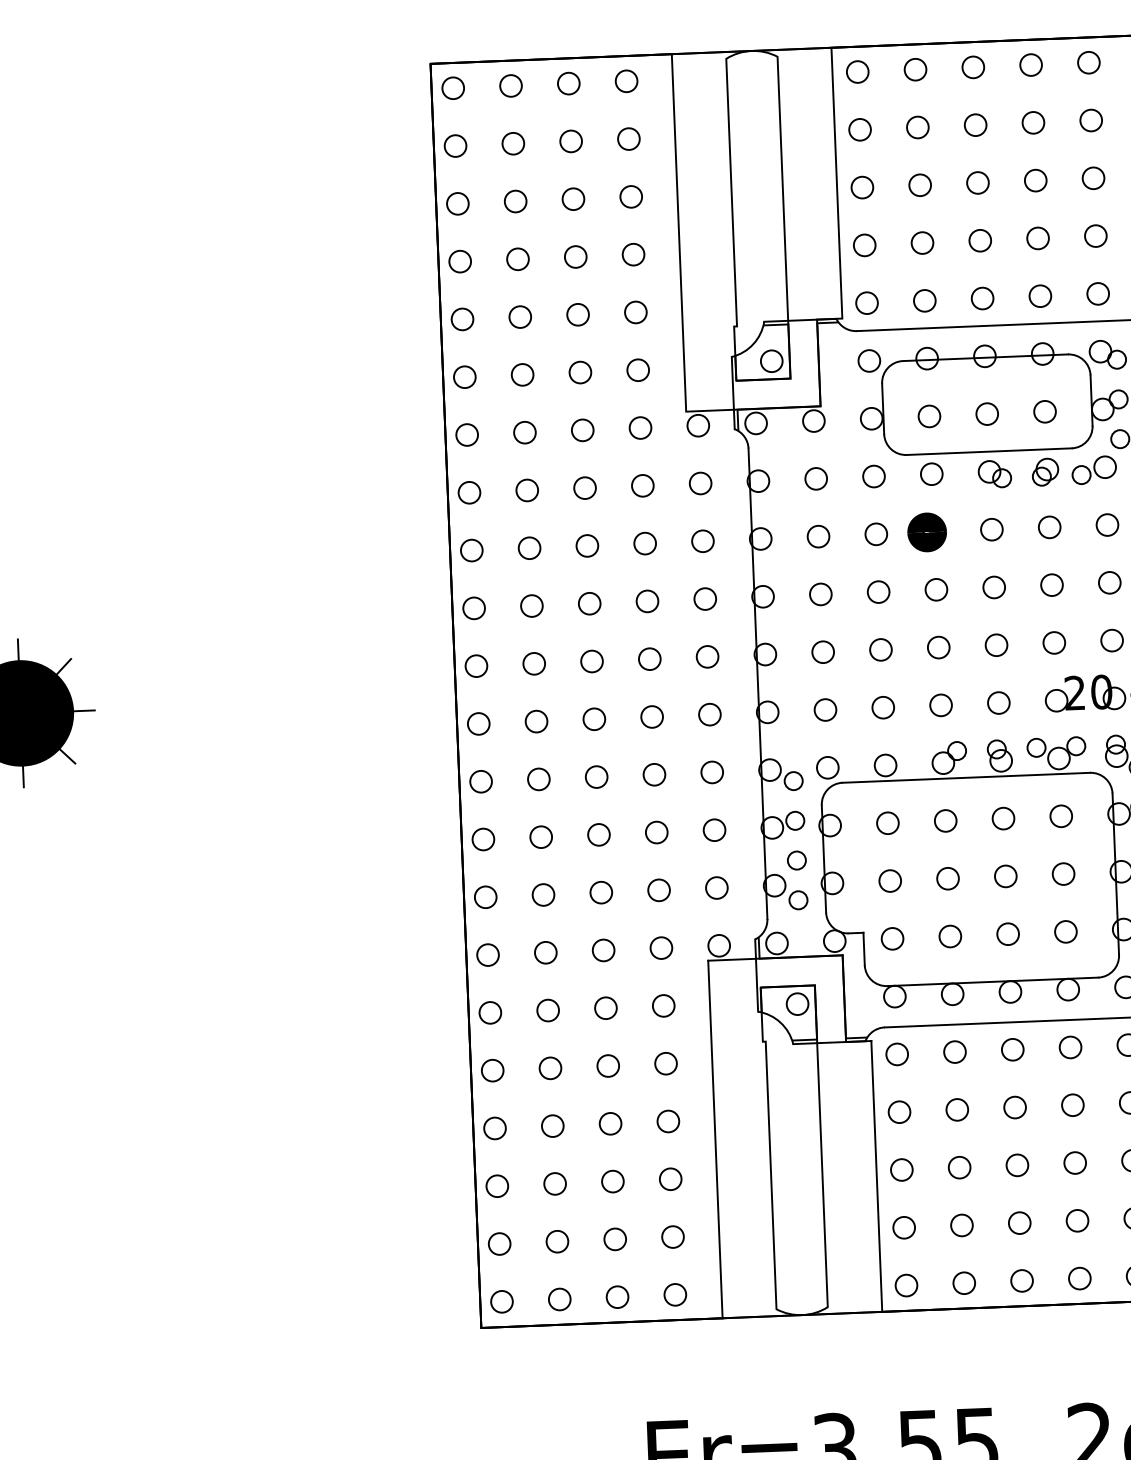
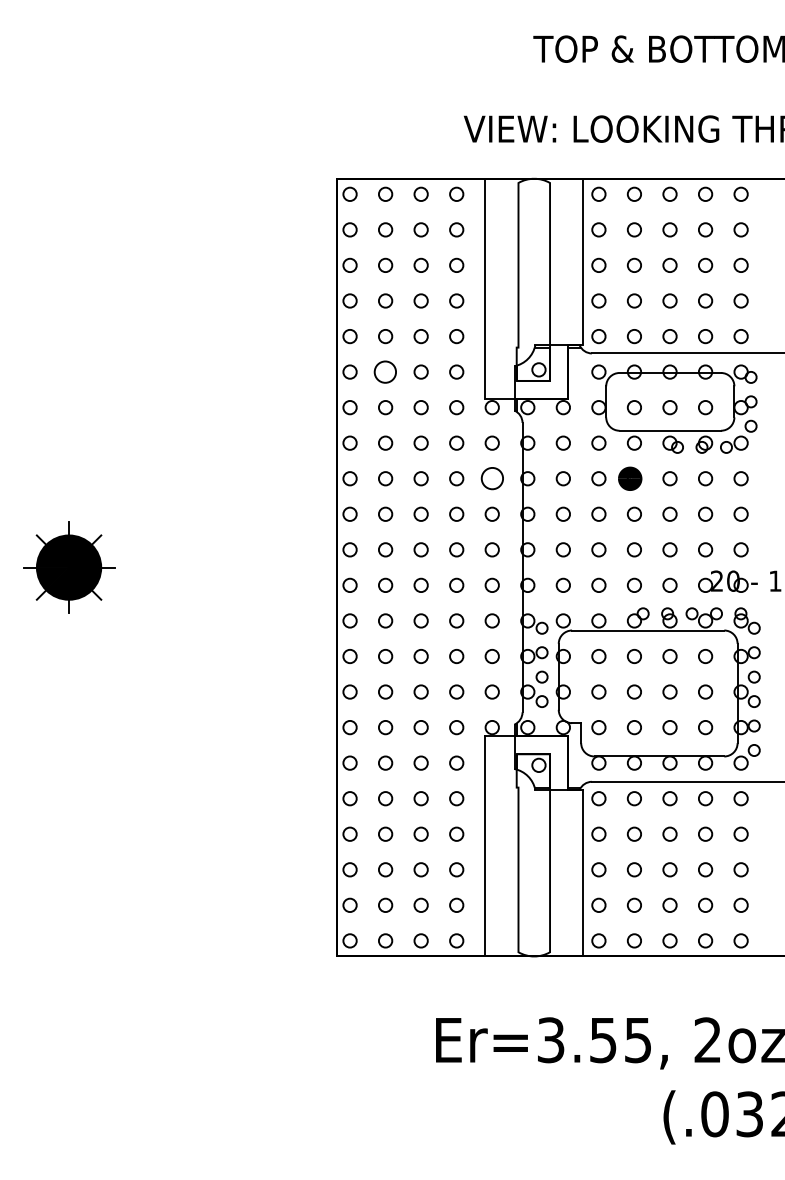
circle: (522, 373) -> (385, 371), size x1.6
circle: (701, 540) -> (491, 478), size x1.6

